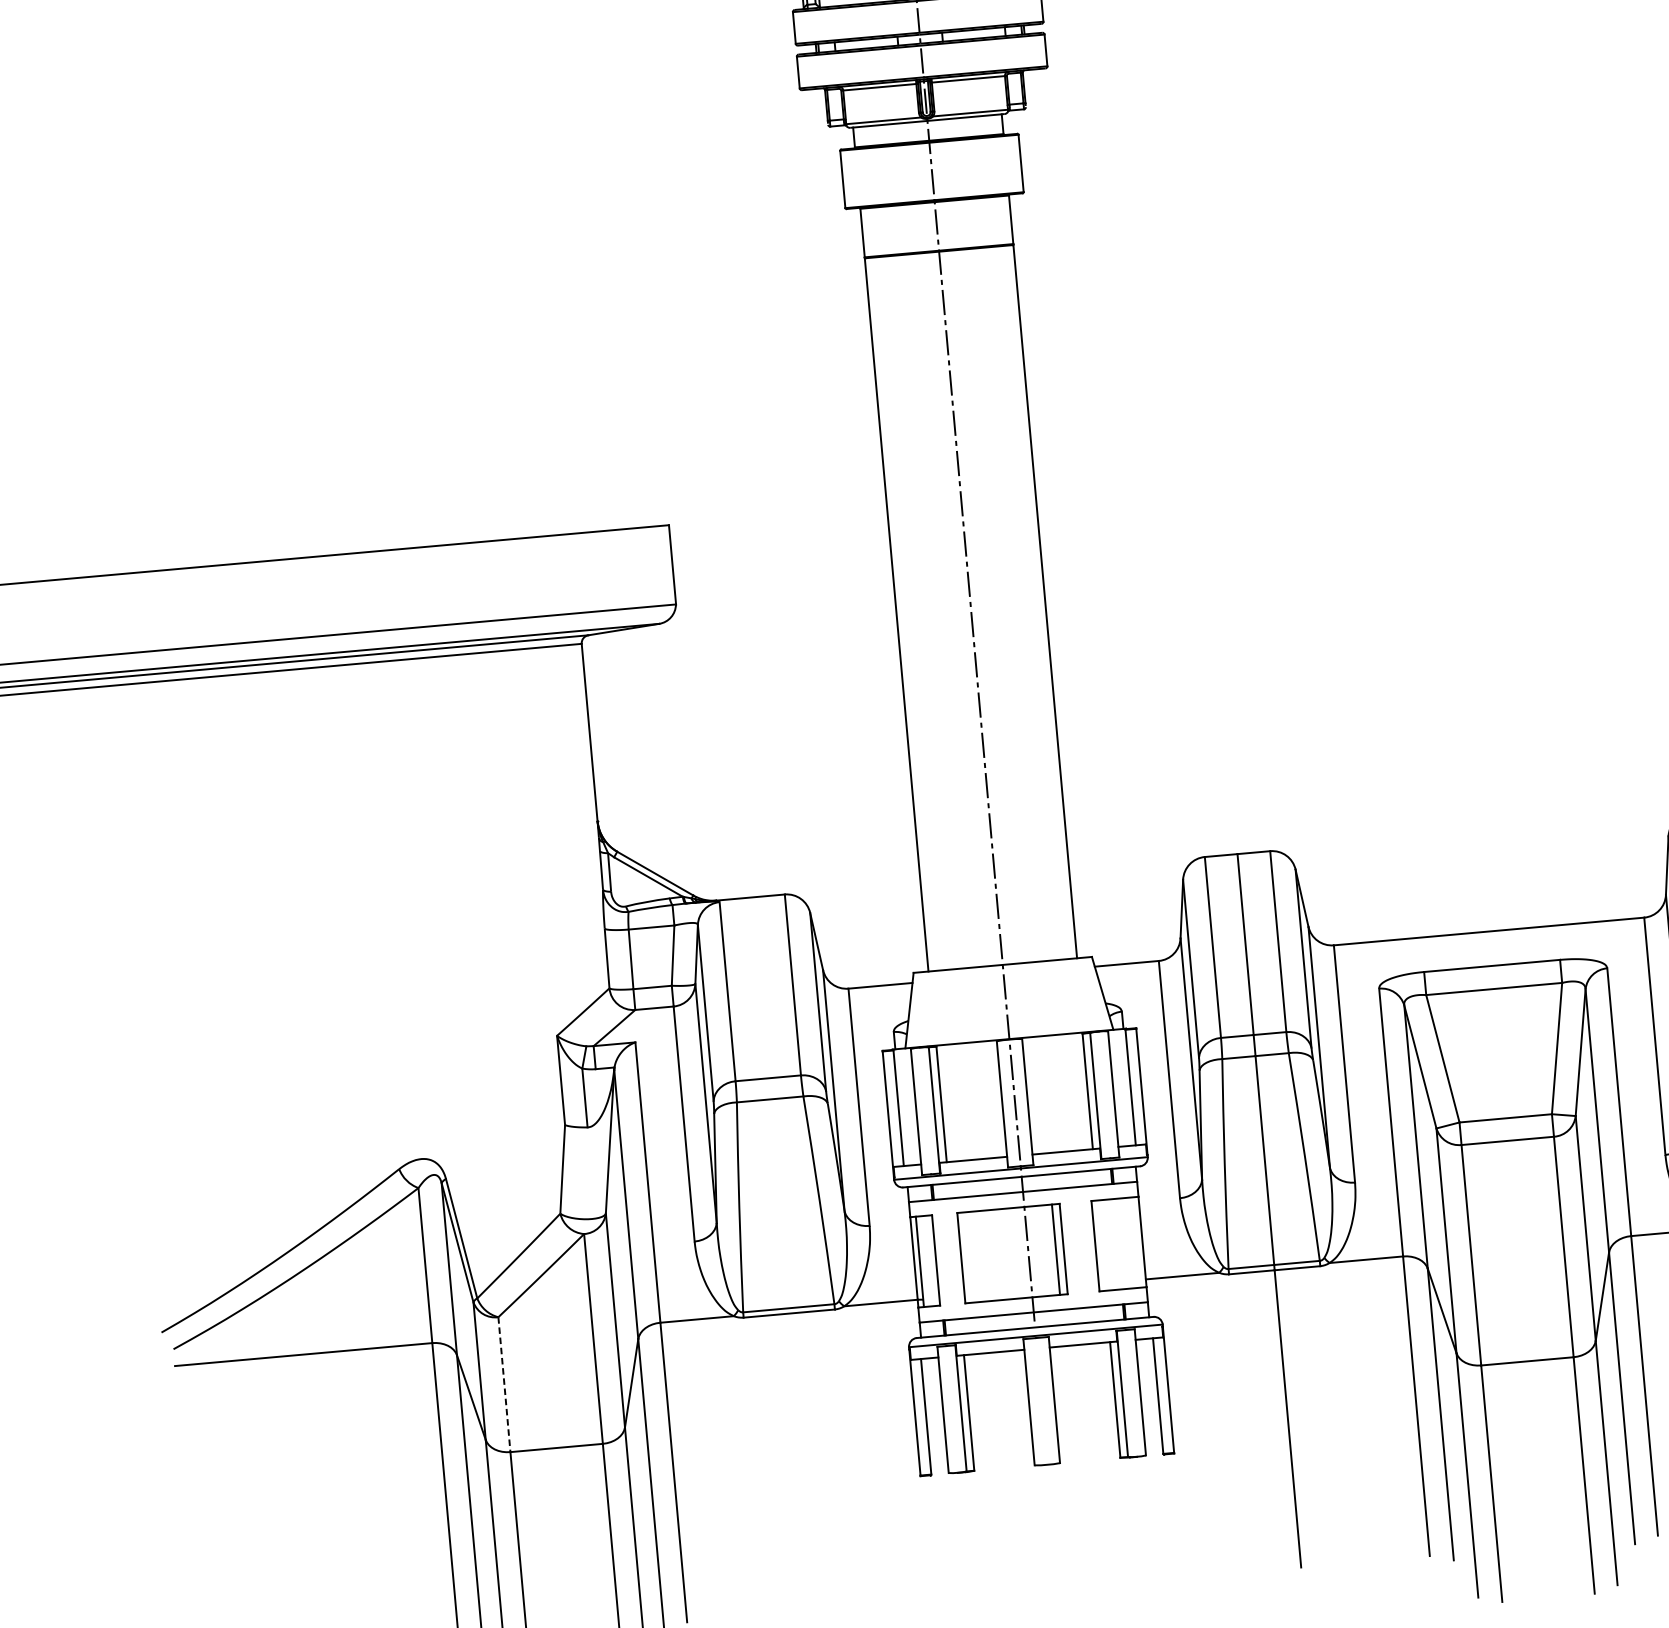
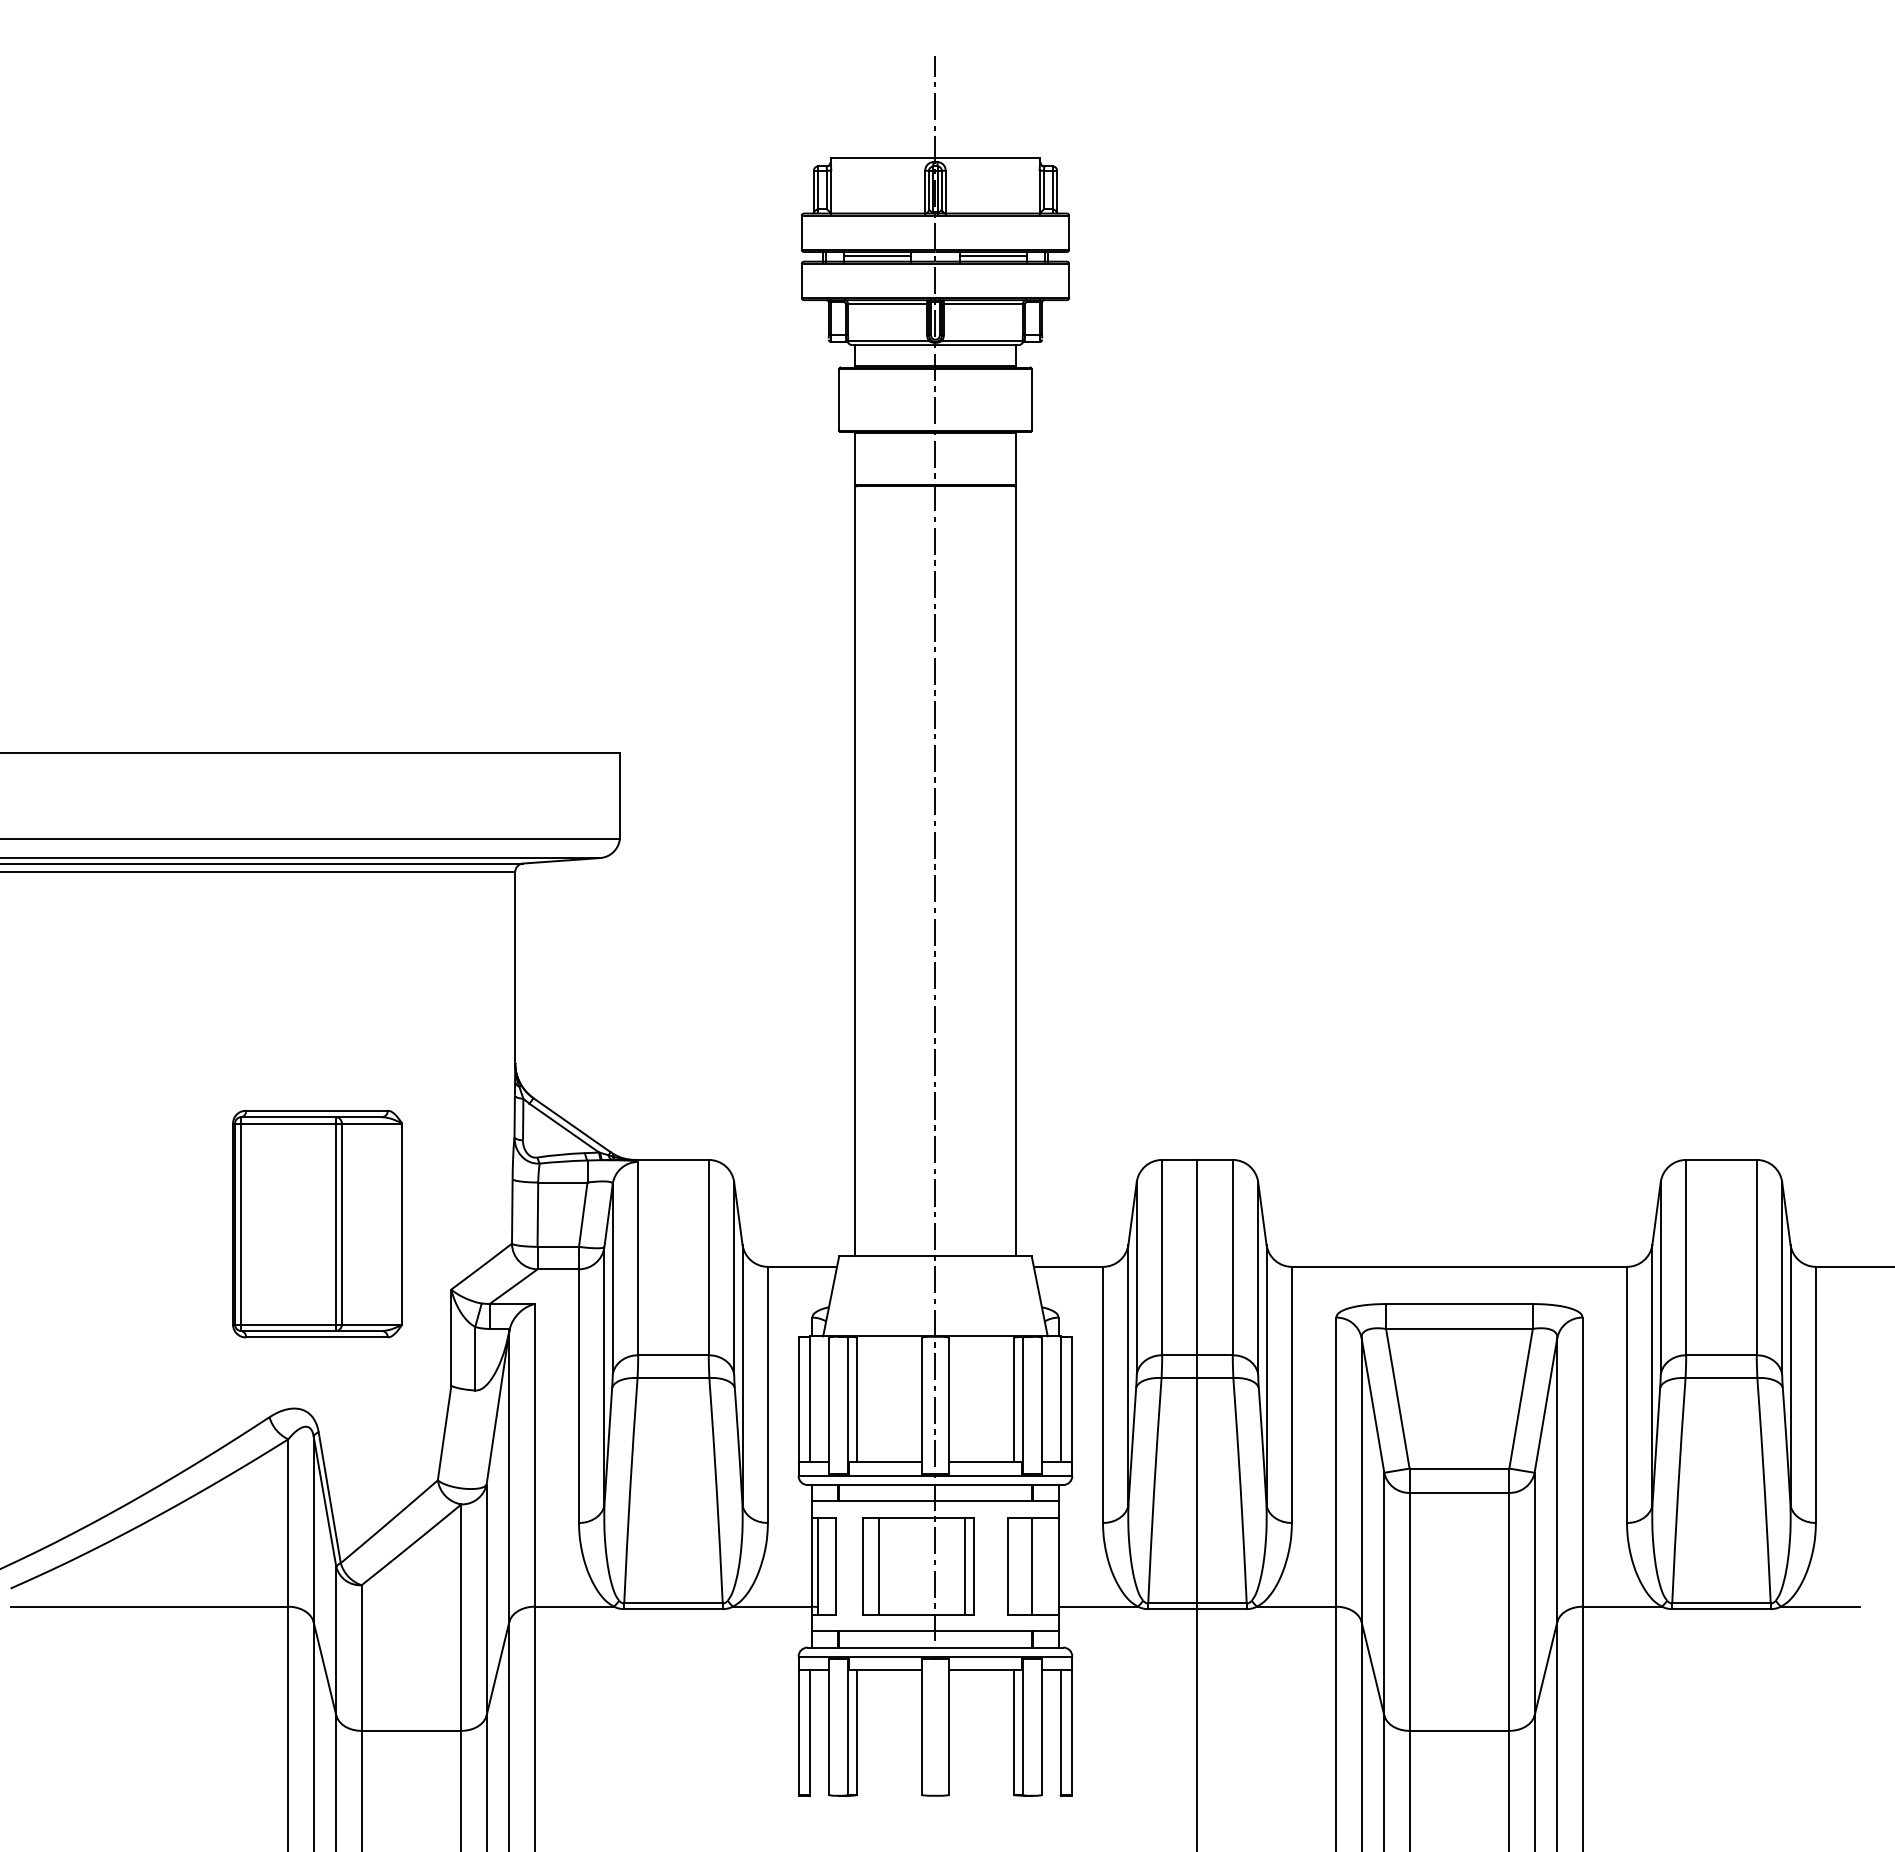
line: (973, 34) -> (993, 256), added
line: (866, 43) -> (877, 256), added
part: (427, 985) -> (317, 1223), added
line: (1117, 1244) -> (1031, 1566), added
line: (975, 1257) -> (878, 1566), added
line: (504, 1385) -> (361, 1658), dashed -> solid

